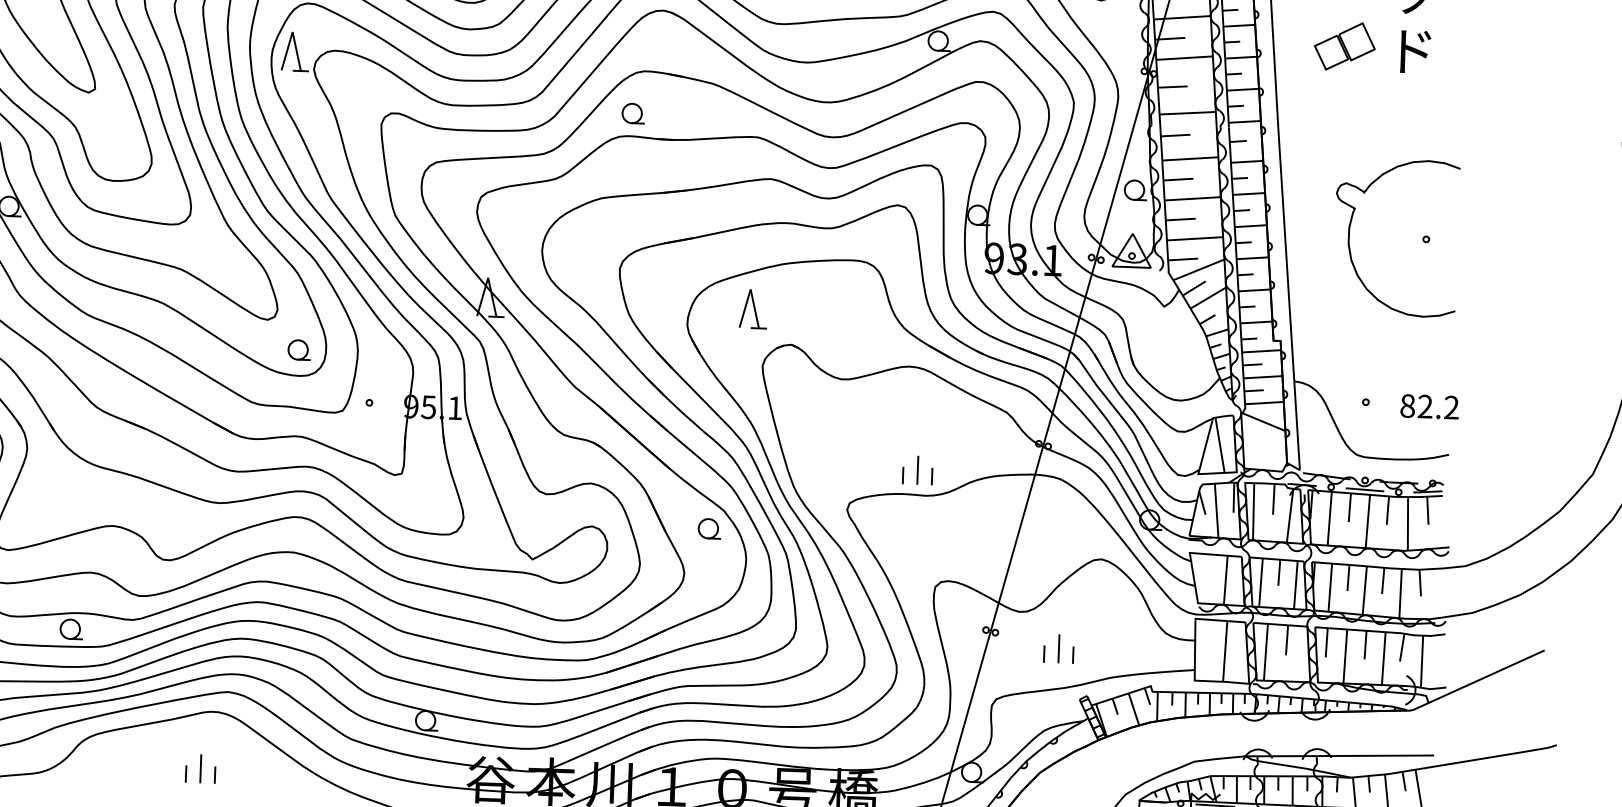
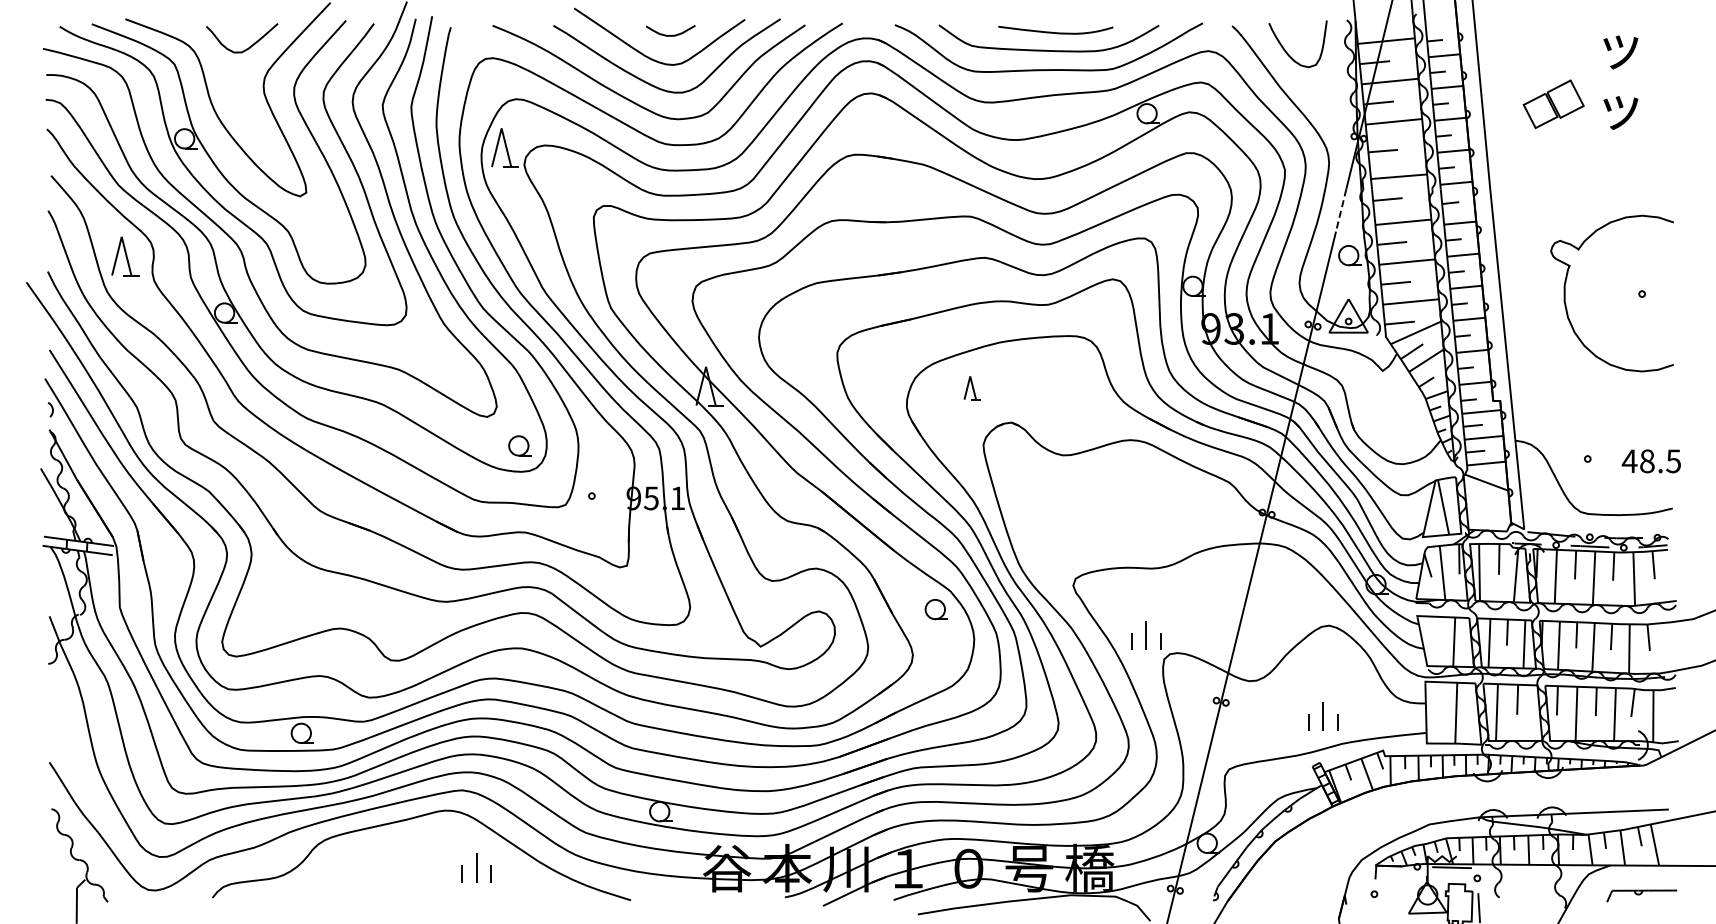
text: (1412, 52) -> (1621, 107), ド -> ッ
part: (632, 112) -> (844, 196), removed
line: (1128, 144) -> (1341, 210), solid -> dashed
part: (753, 308) -> (972, 387), size x0.6
text: (1428, 407) -> (1650, 461), 82.2 -> 48.5
part: (917, 470) -> (1146, 635), moved
part: (1059, 648) -> (1323, 716), moved
part: (200, 768) -> (476, 867), moved

